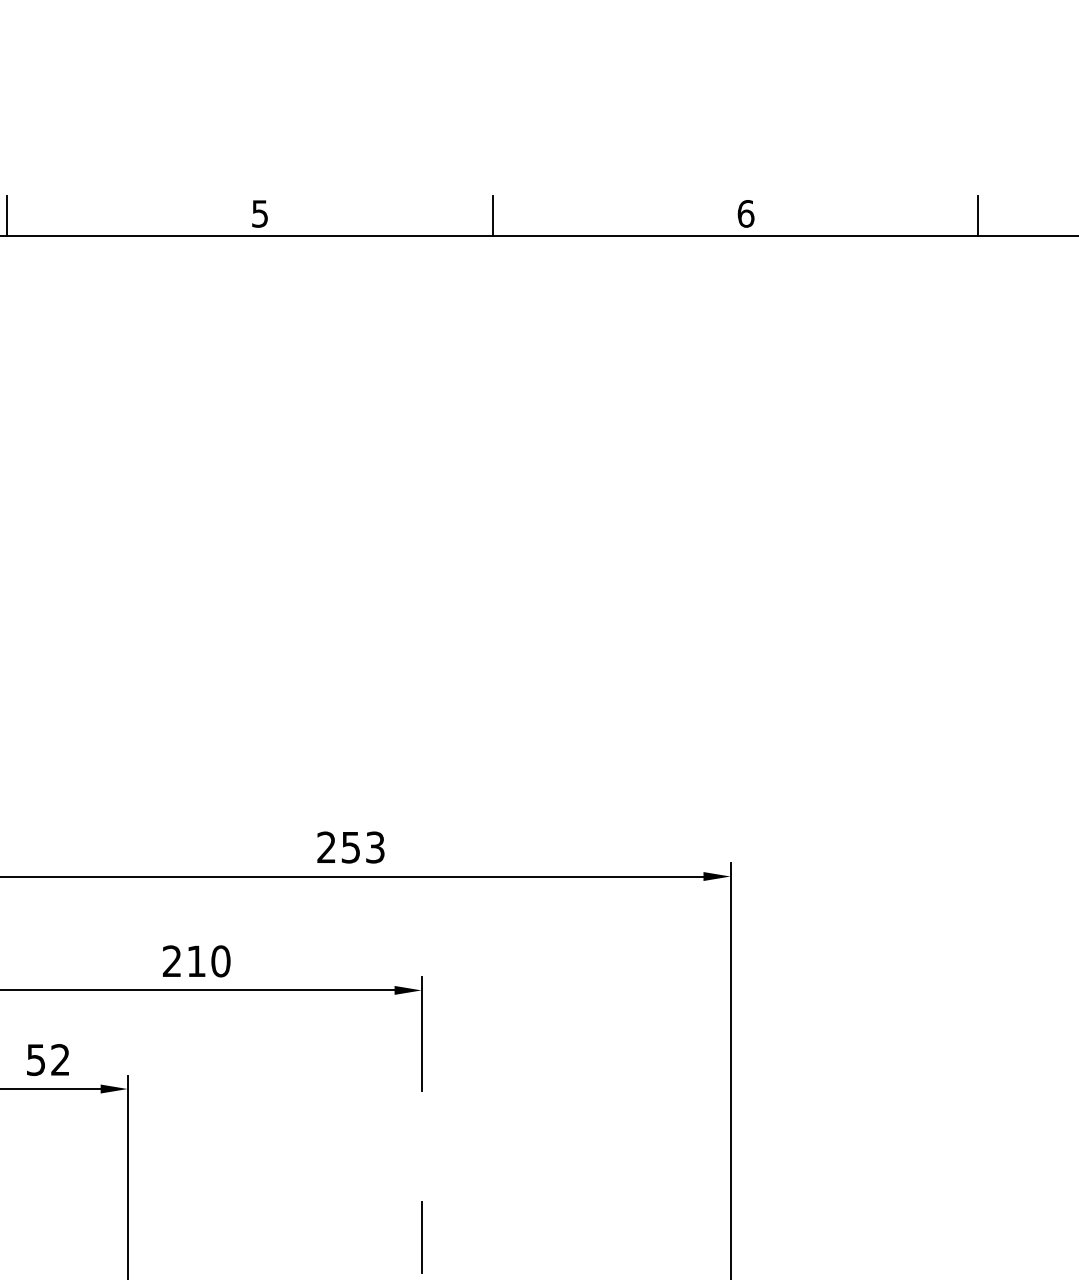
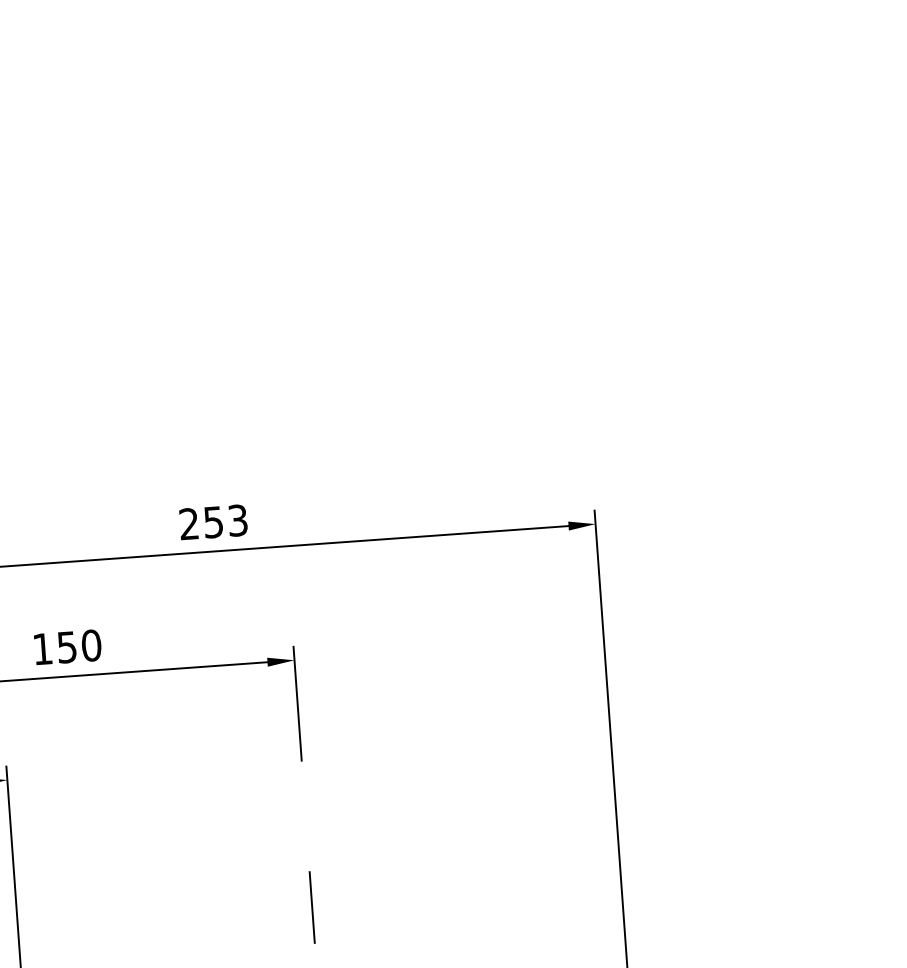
text: (184, 961) -> (55, 648), 210 -> 150

